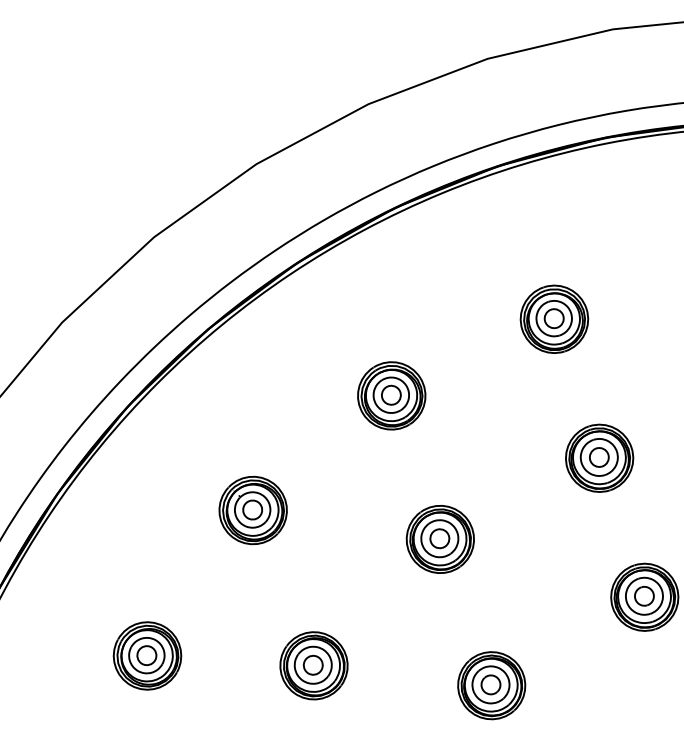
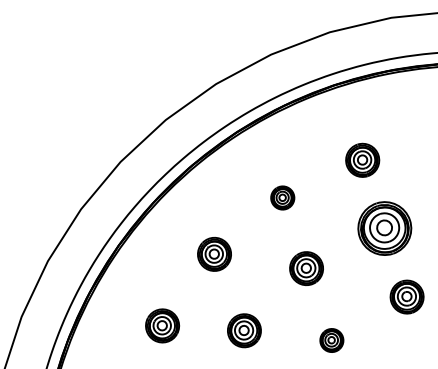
part: (391, 394) -> (282, 197), size x0.7
part: (598, 457) -> (384, 228), size x1.6
part: (491, 685) -> (331, 340), size x0.7

